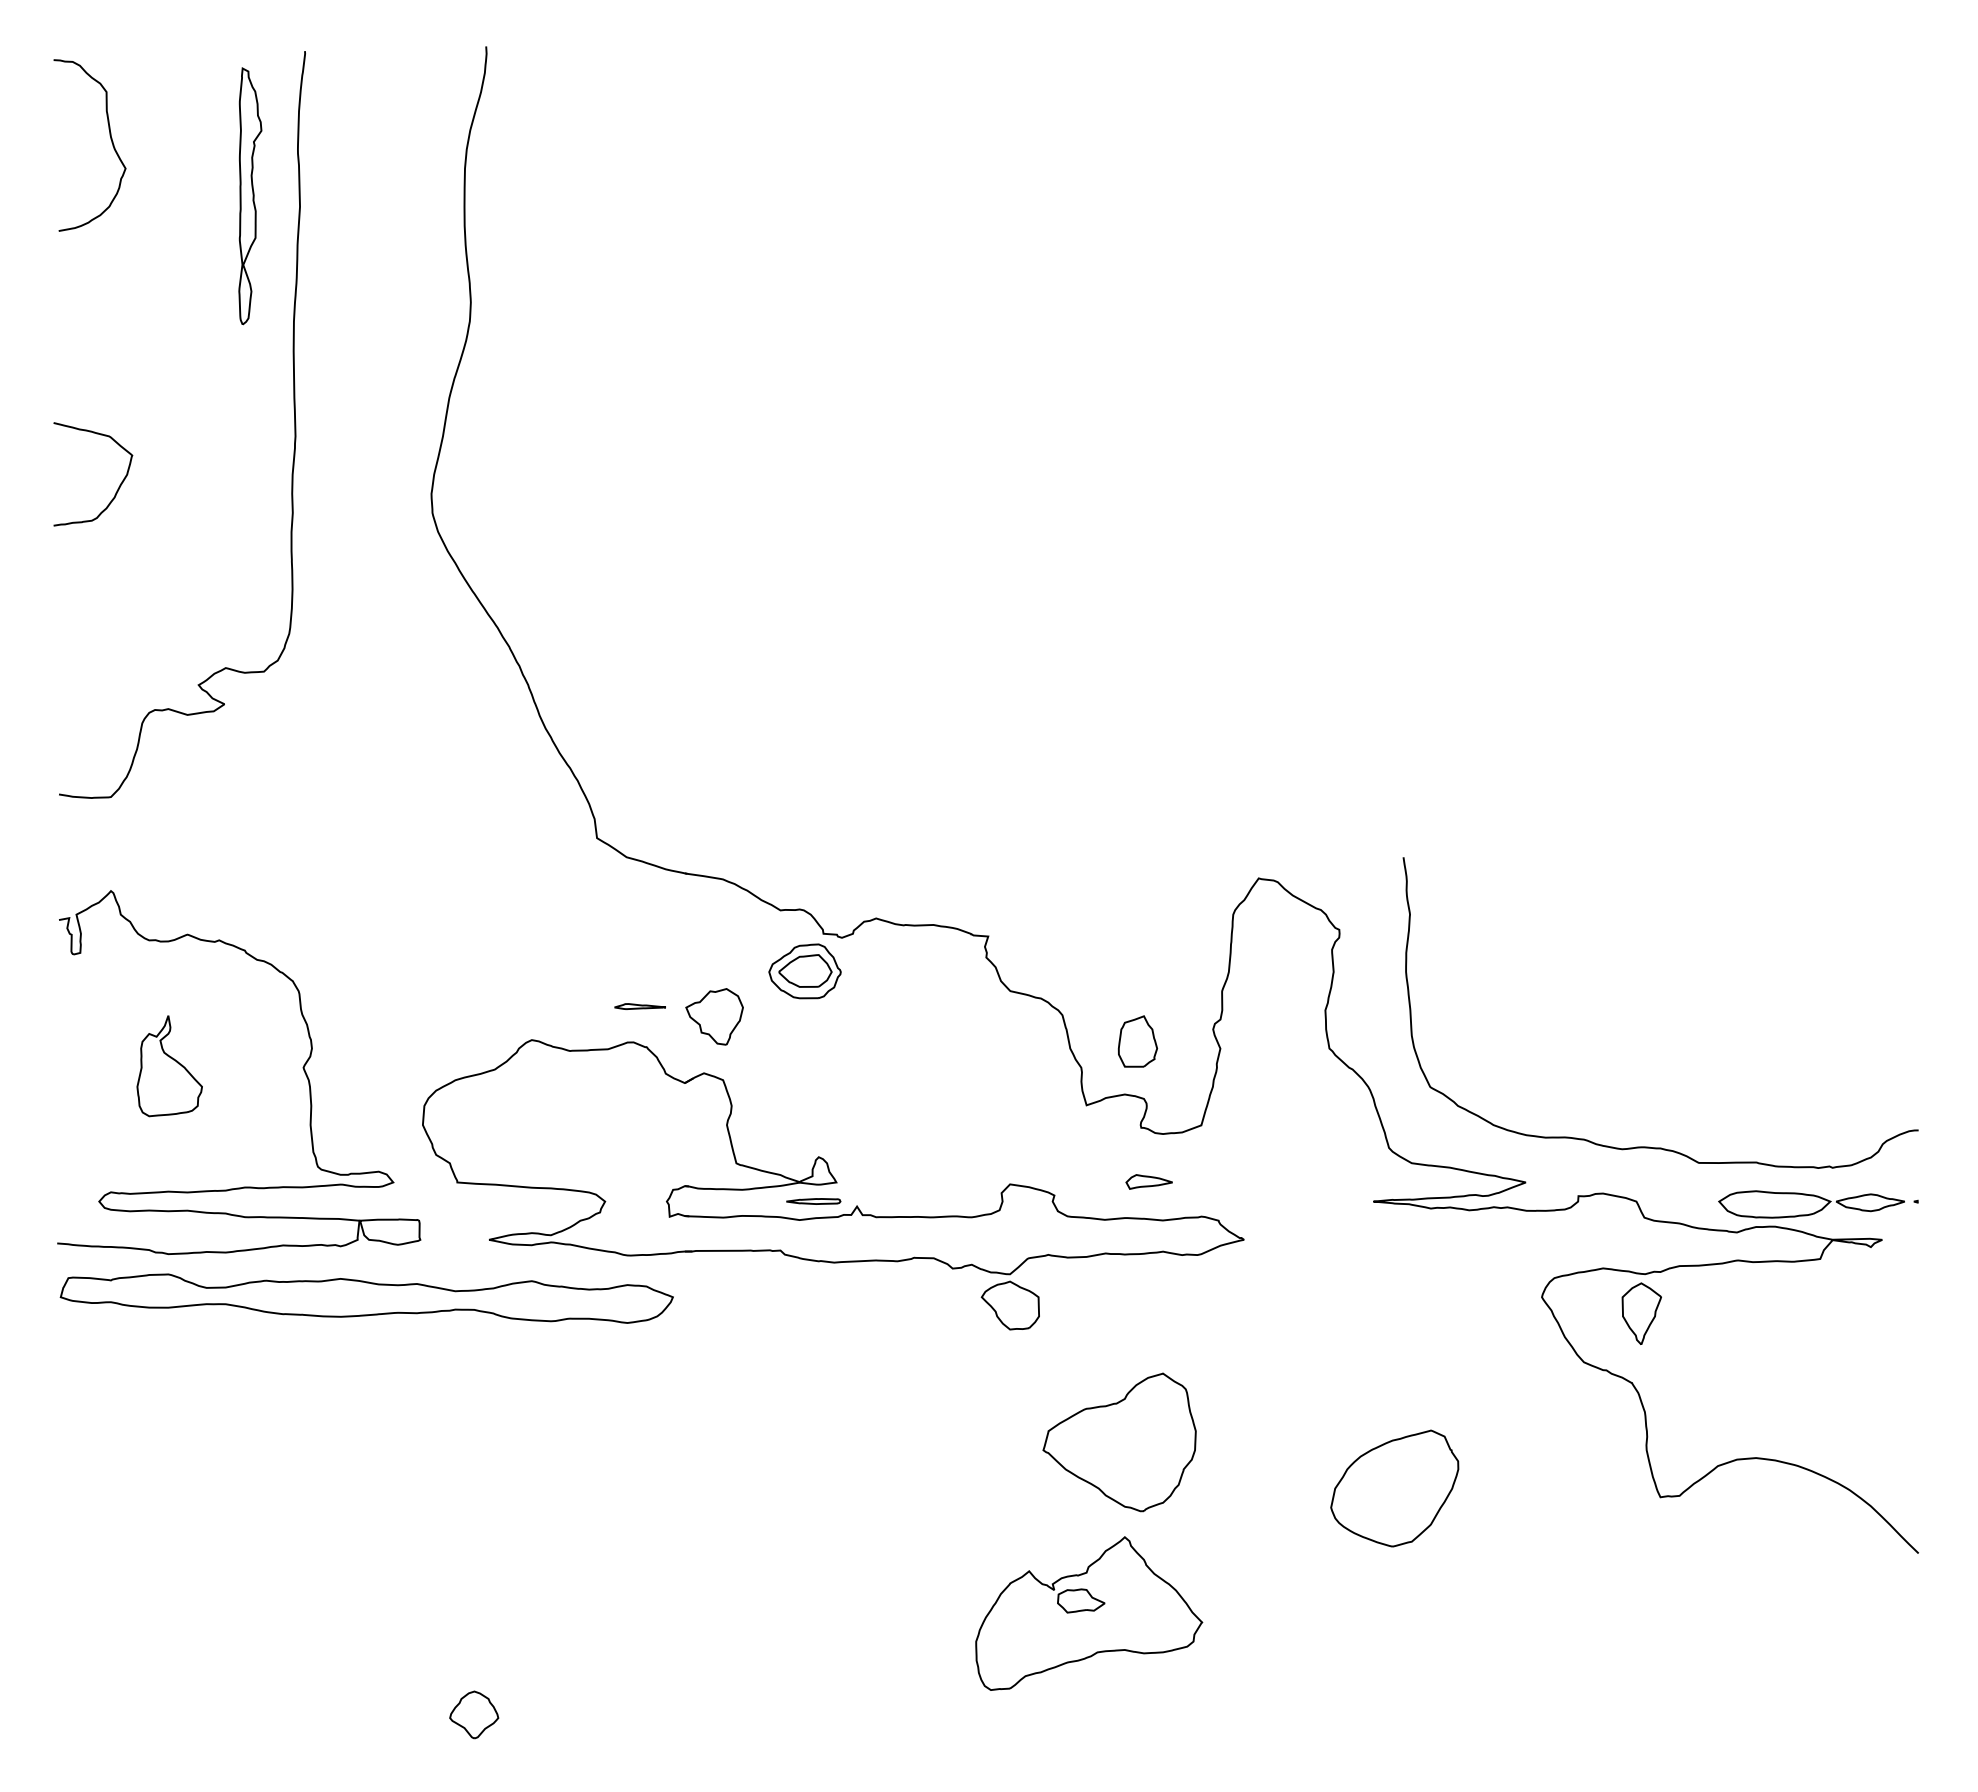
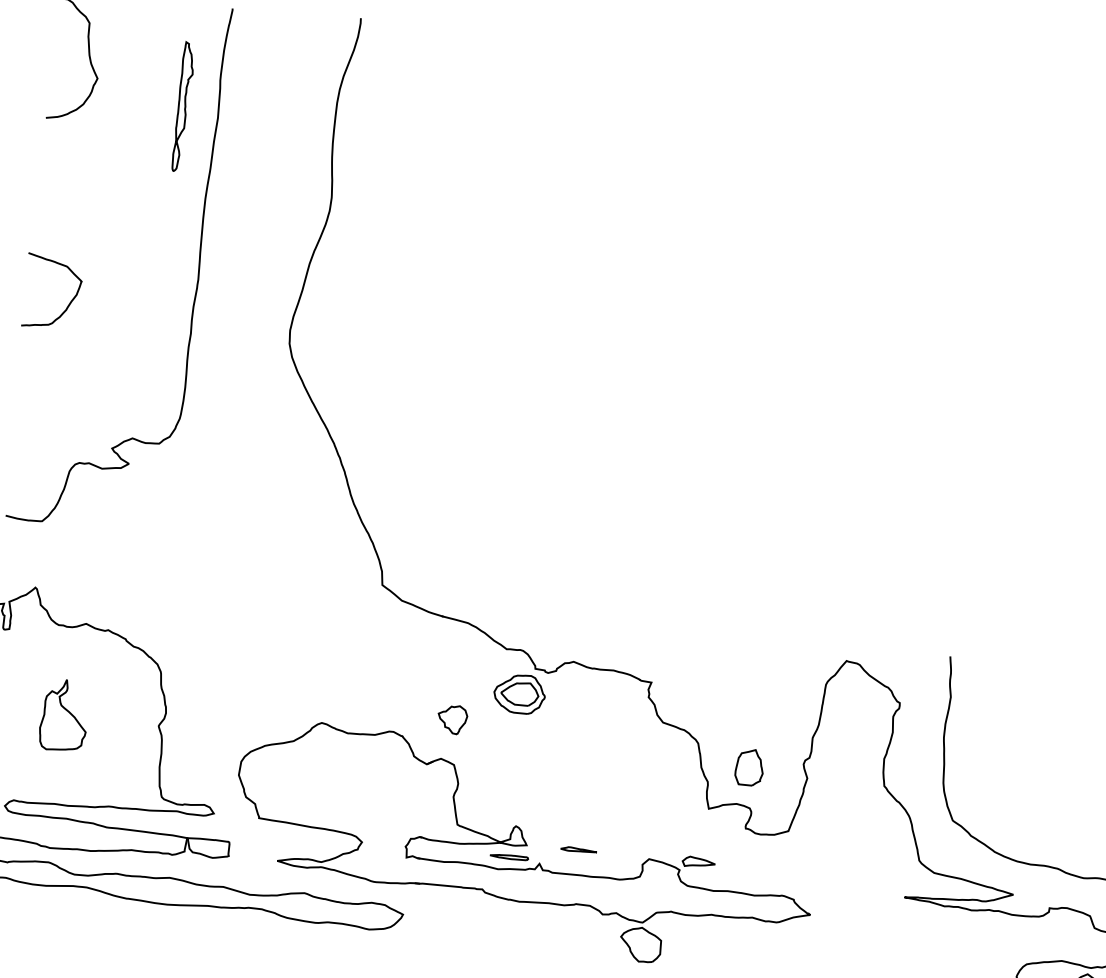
part: (250, 195) -> (183, 106), size x0.71
part: (639, 1006) -> (578, 849), moved
part: (714, 1016) -> (452, 719), size x0.71
part: (1148, 1181) -> (698, 862), moved

